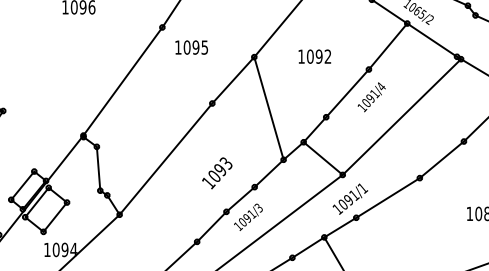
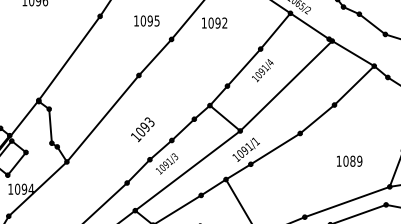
text: (191, 46) -> (146, 20), moved
text: (314, 55) -> (214, 22), moved
line: (268, 107) -> (182, 78), removed

